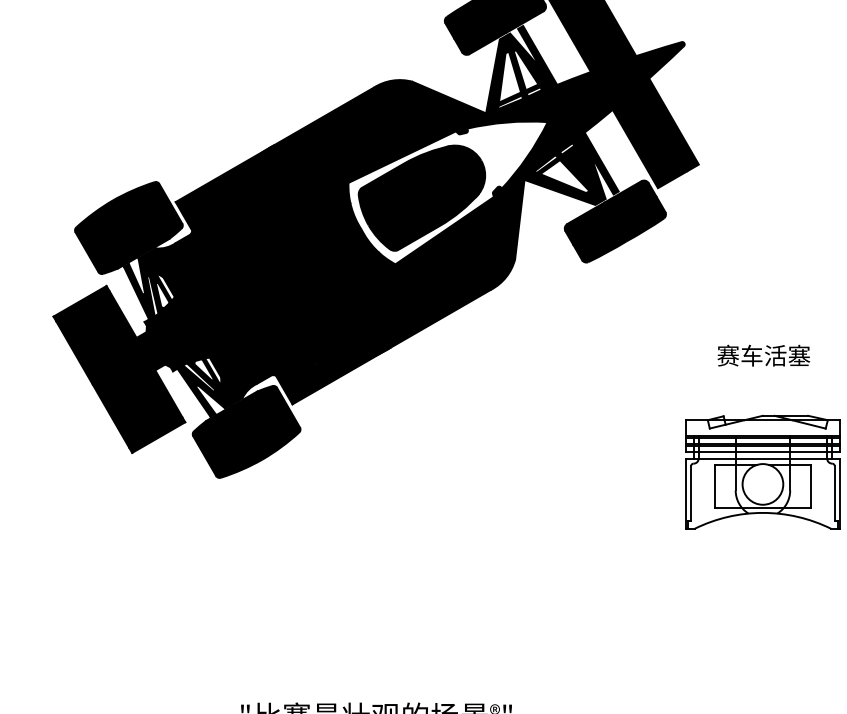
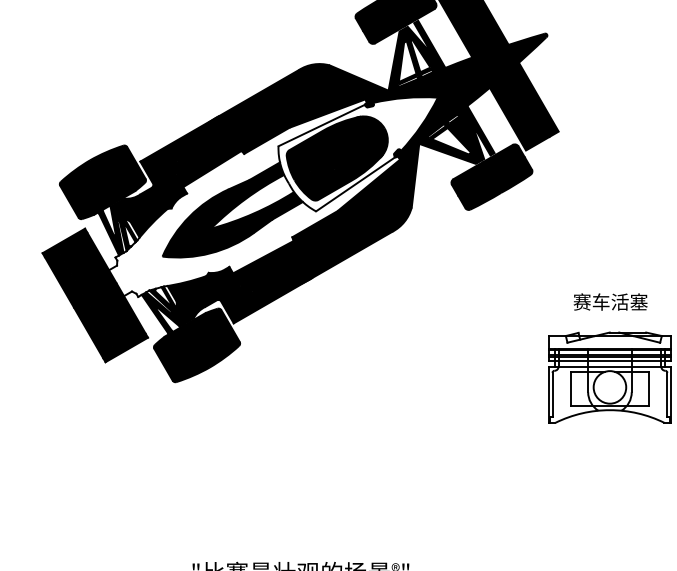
fill: (318, 247) -> (254, 197), removed
fill: (315, 251) -> (252, 201), removed
text: (763, 355) -> (610, 301), moved

